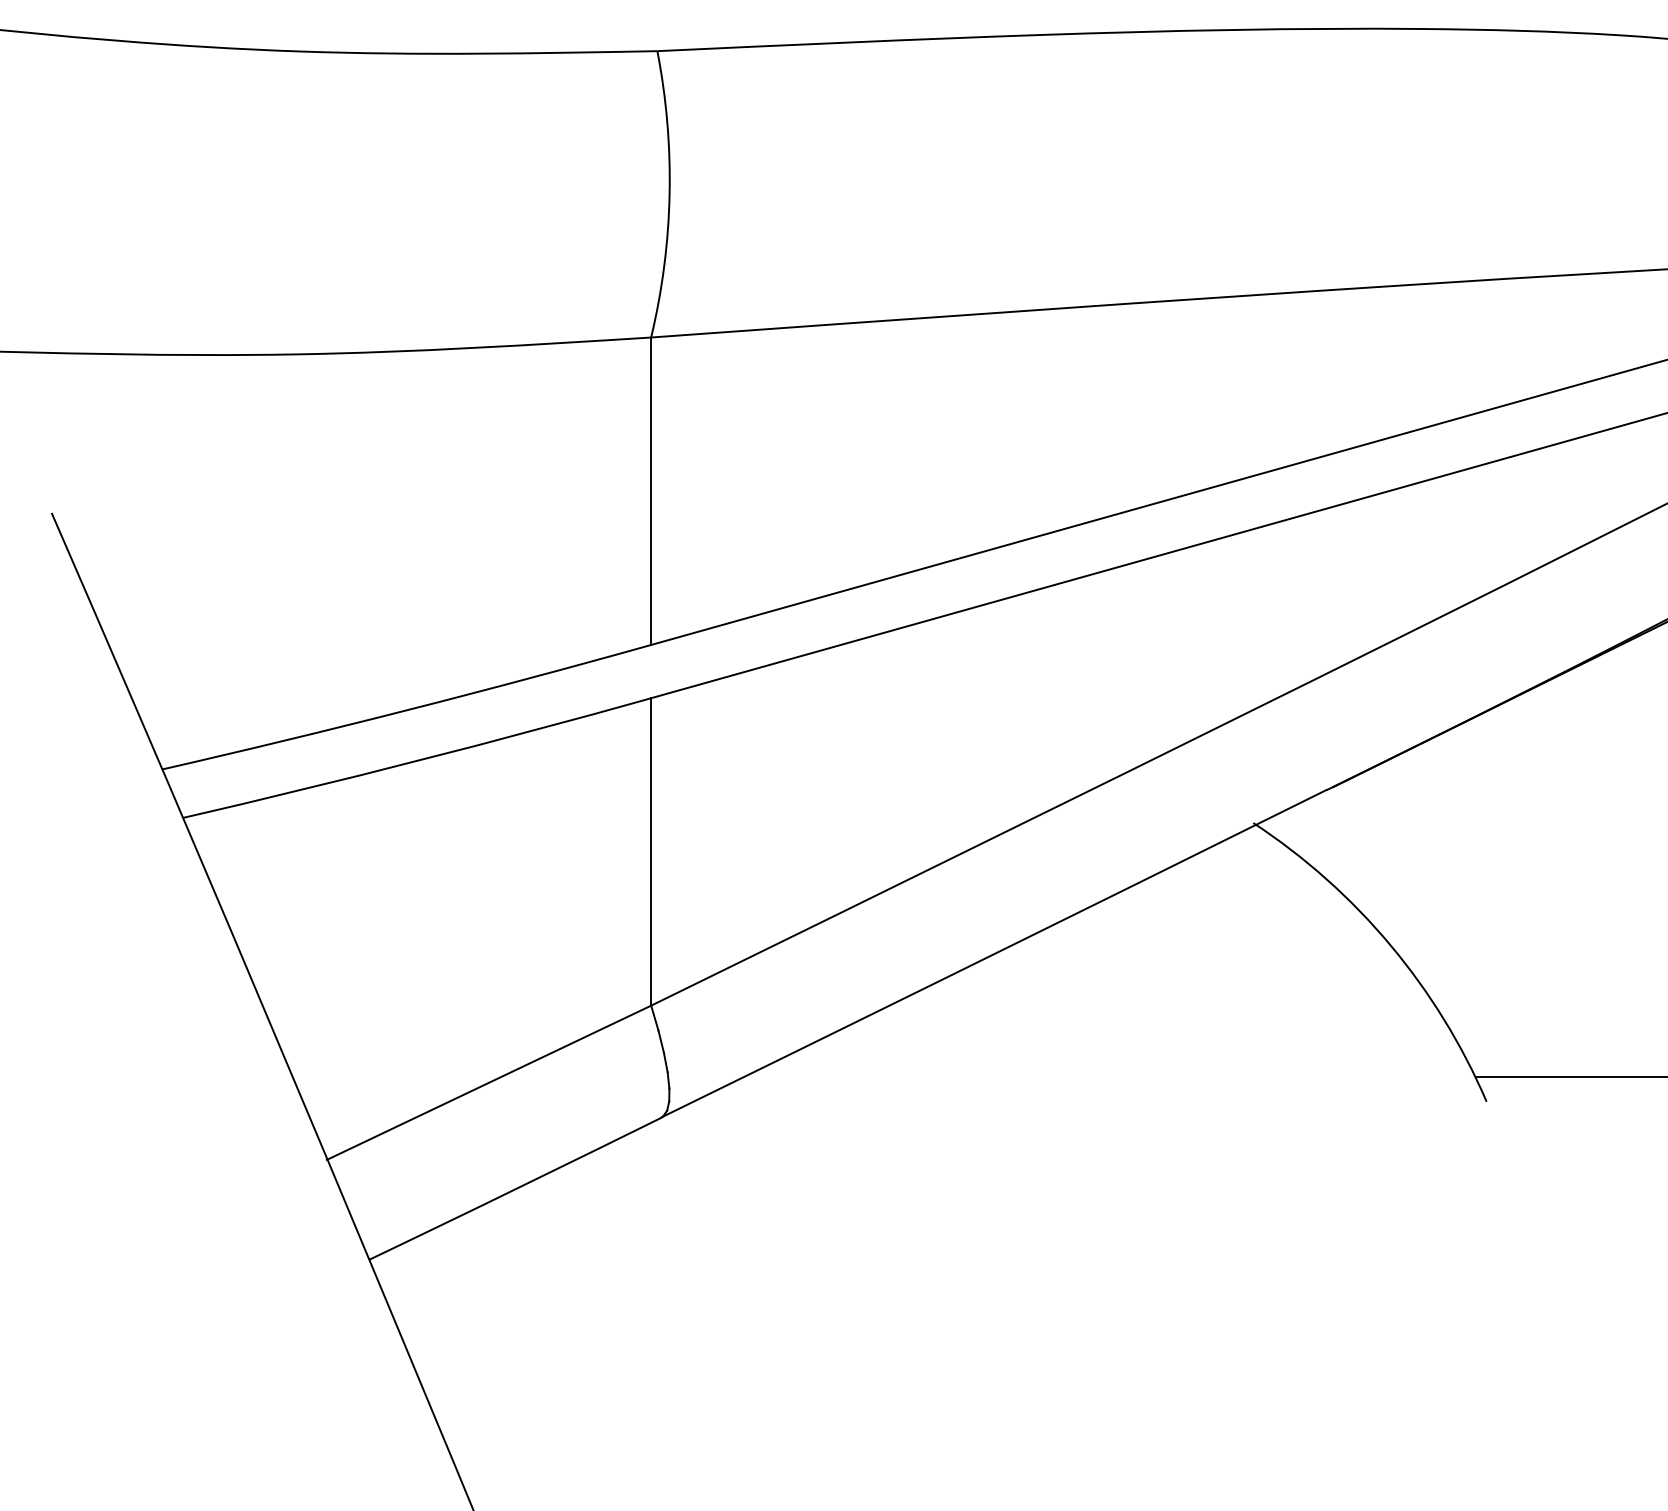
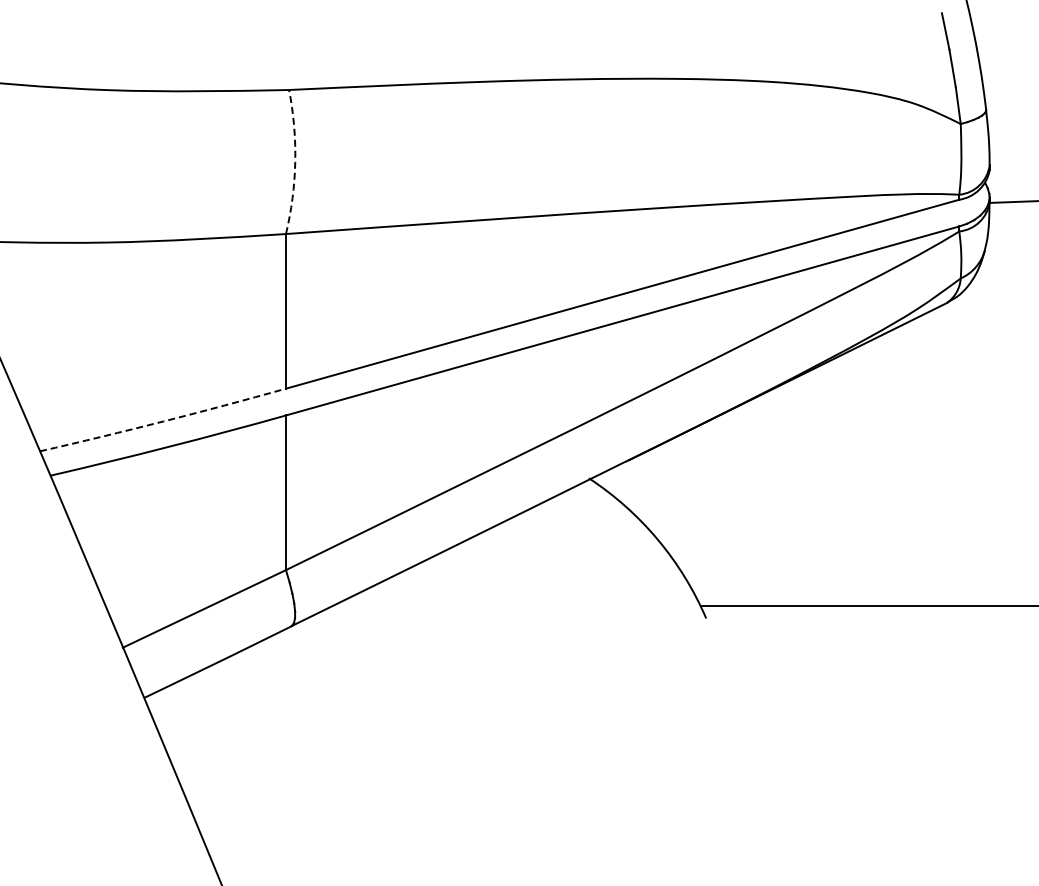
arc: (670, 195) -> (295, 162), solid -> dashed
arc: (407, 710) -> (163, 421), solid -> dashed

